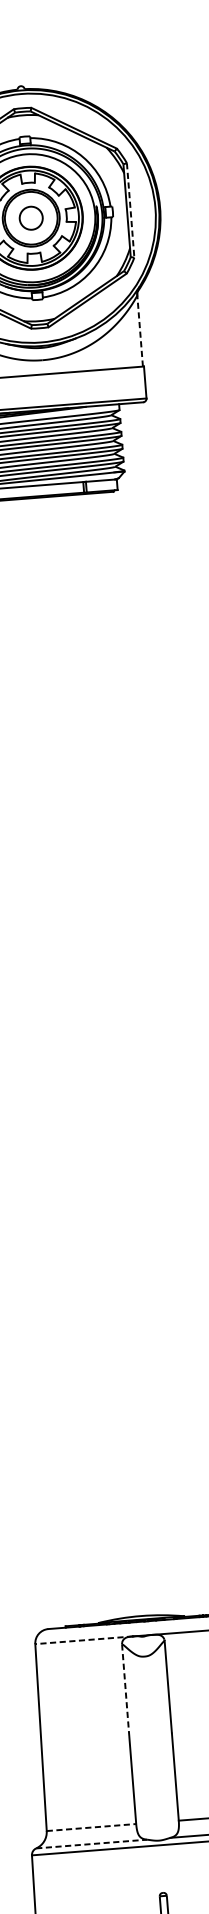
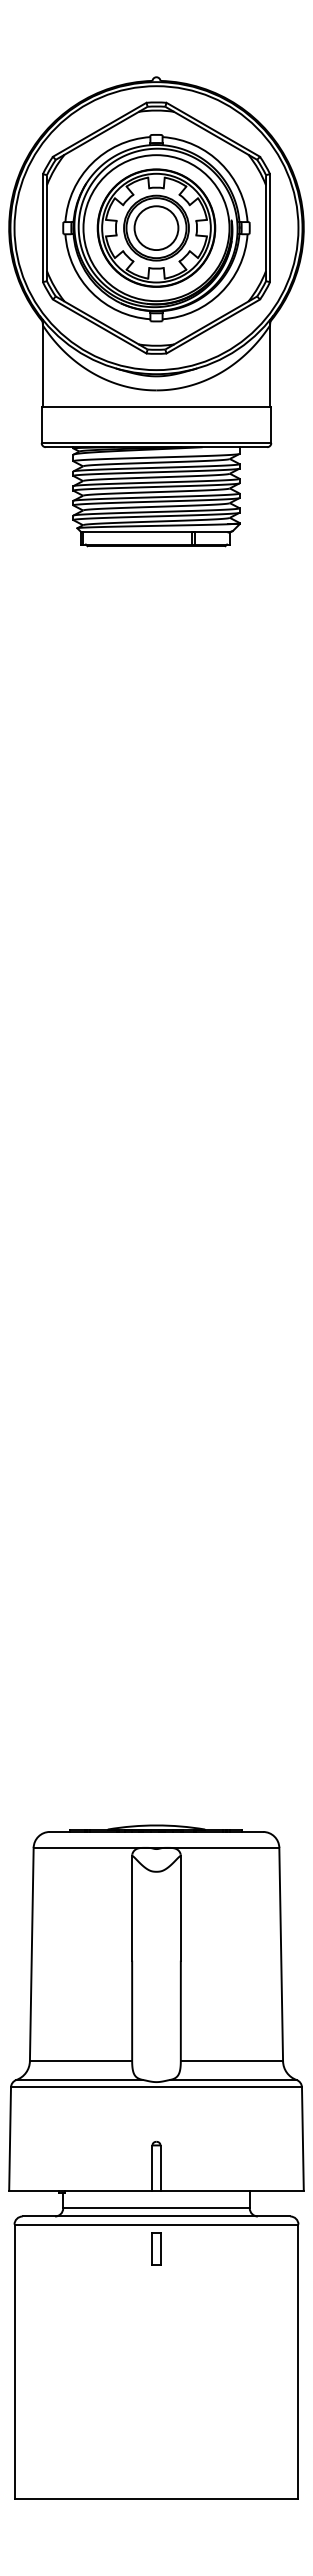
line: (131, 210) -> (270, 228), dashed -> solid
circle: (31, 218) -> (156, 228), size x1.67
line: (140, 331) -> (270, 366), dashed -> solid
line: (84, 1639) -> (89, 1847), dashed -> solid
line: (125, 1690) -> (132, 1908), dashed -> solid
line: (91, 1827) -> (81, 2061), dashed -> solid
line: (92, 1843) -> (80, 2079), dashed -> solid

